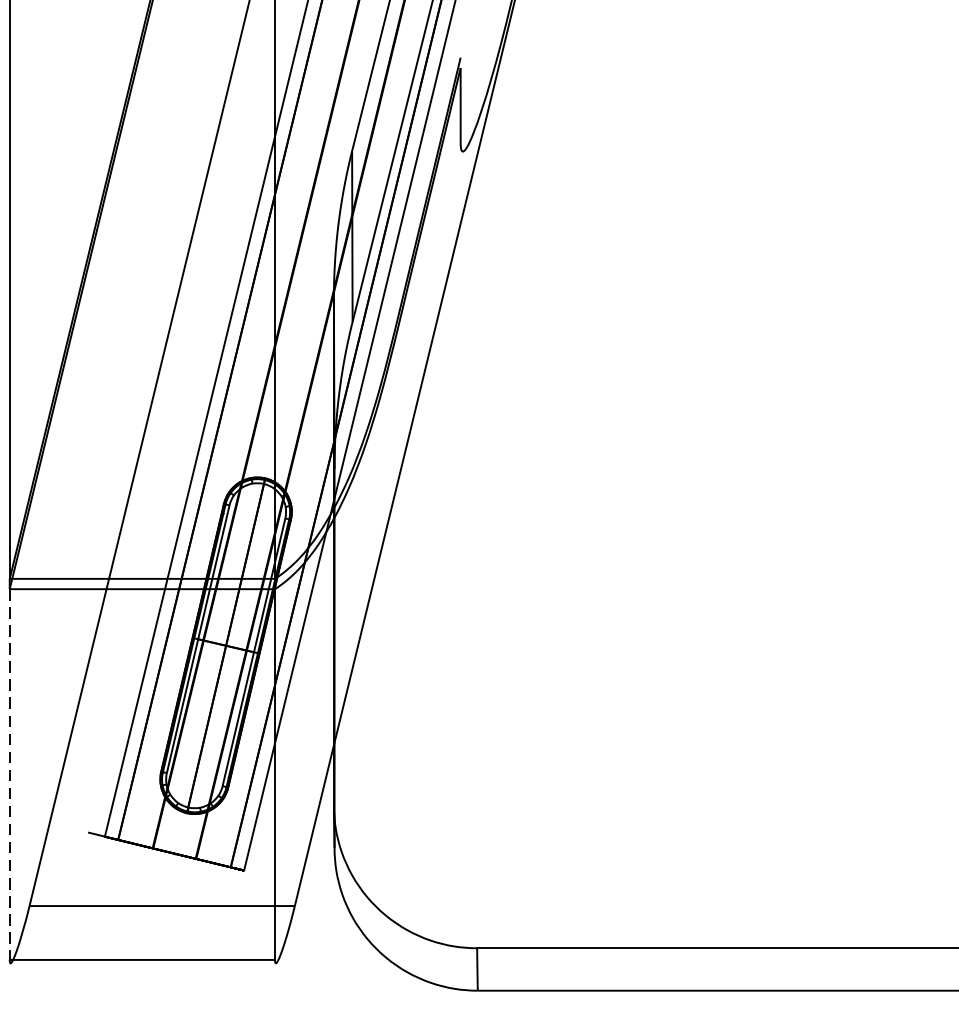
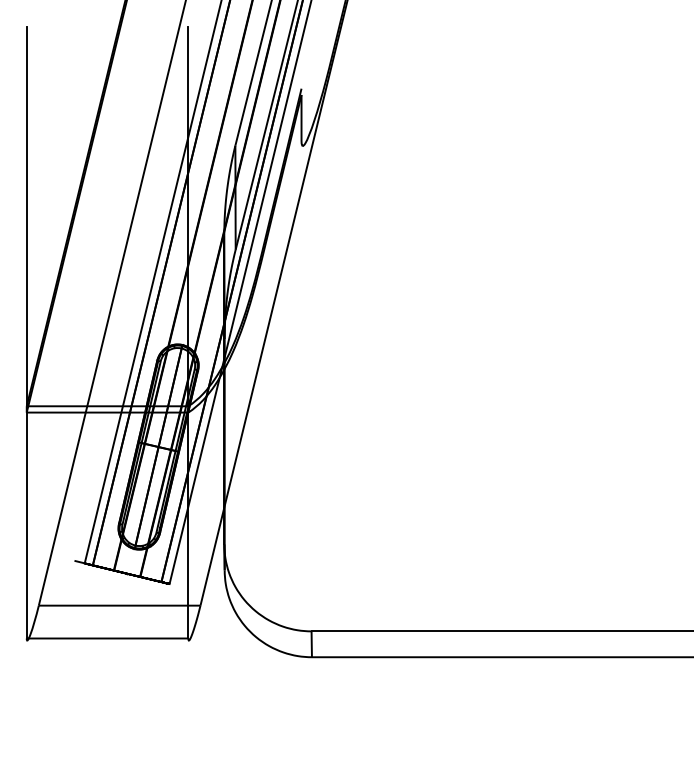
line: (9, 774) -> (26, 525), dashed -> solid

